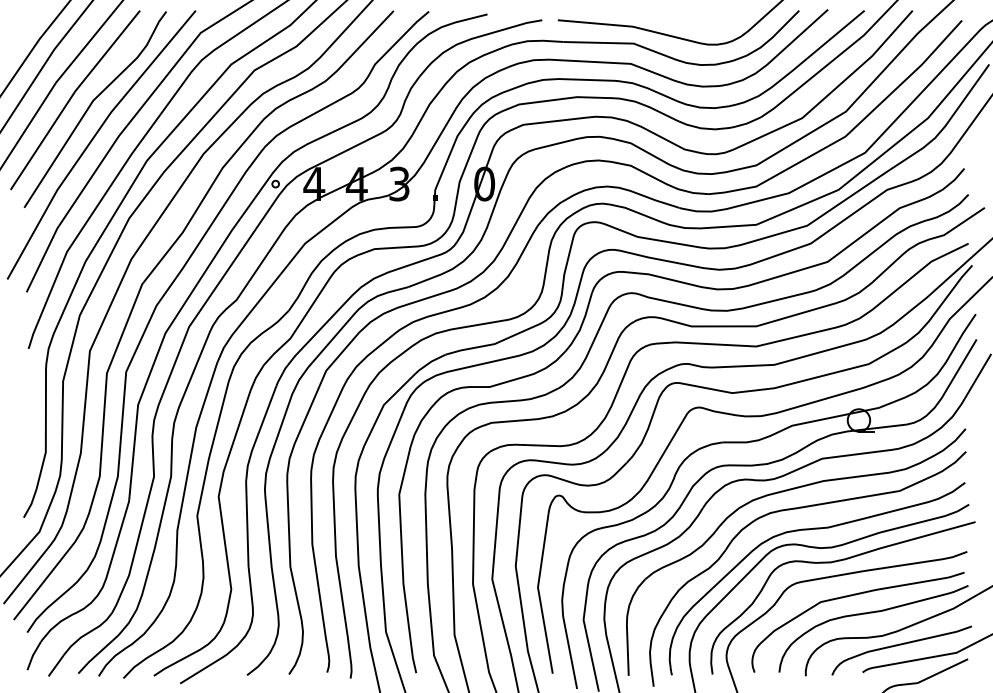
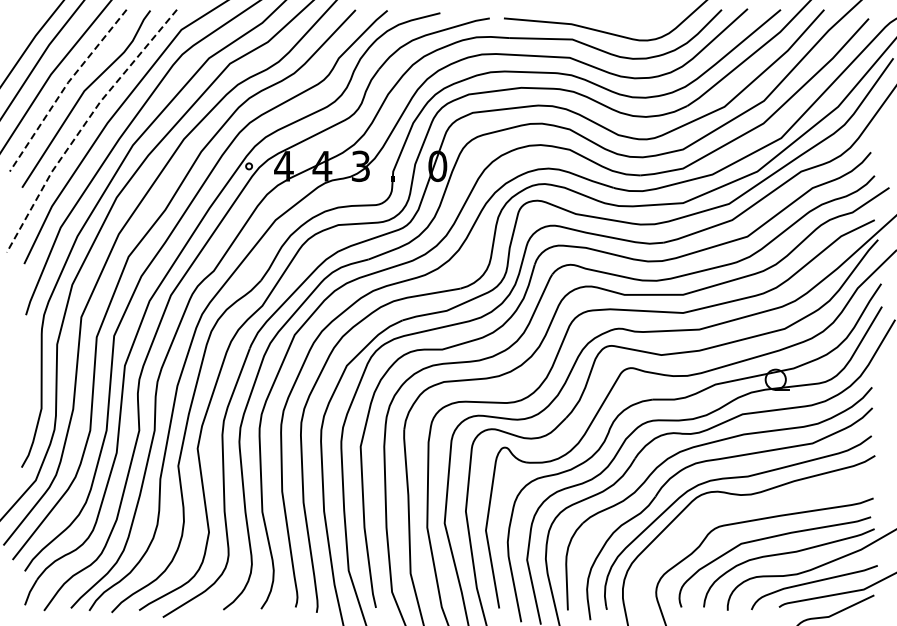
line: (71, 96) -> (64, 87), solid -> dashed
line: (92, 139) -> (83, 126), solid -> dashed
curve: (834, 563) -> (753, 508), removed

